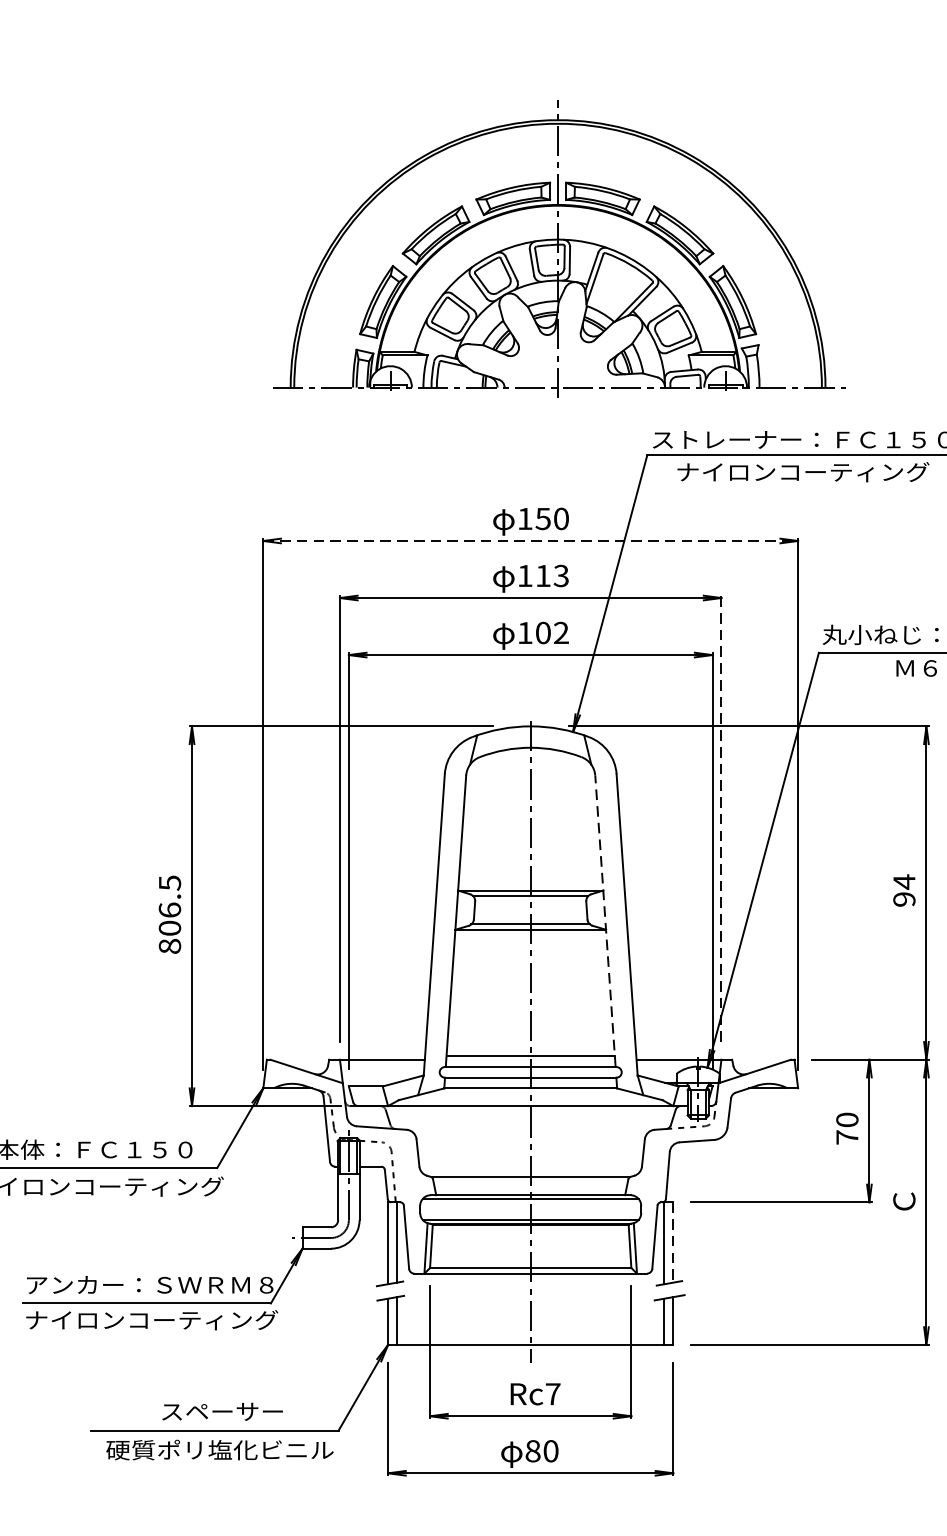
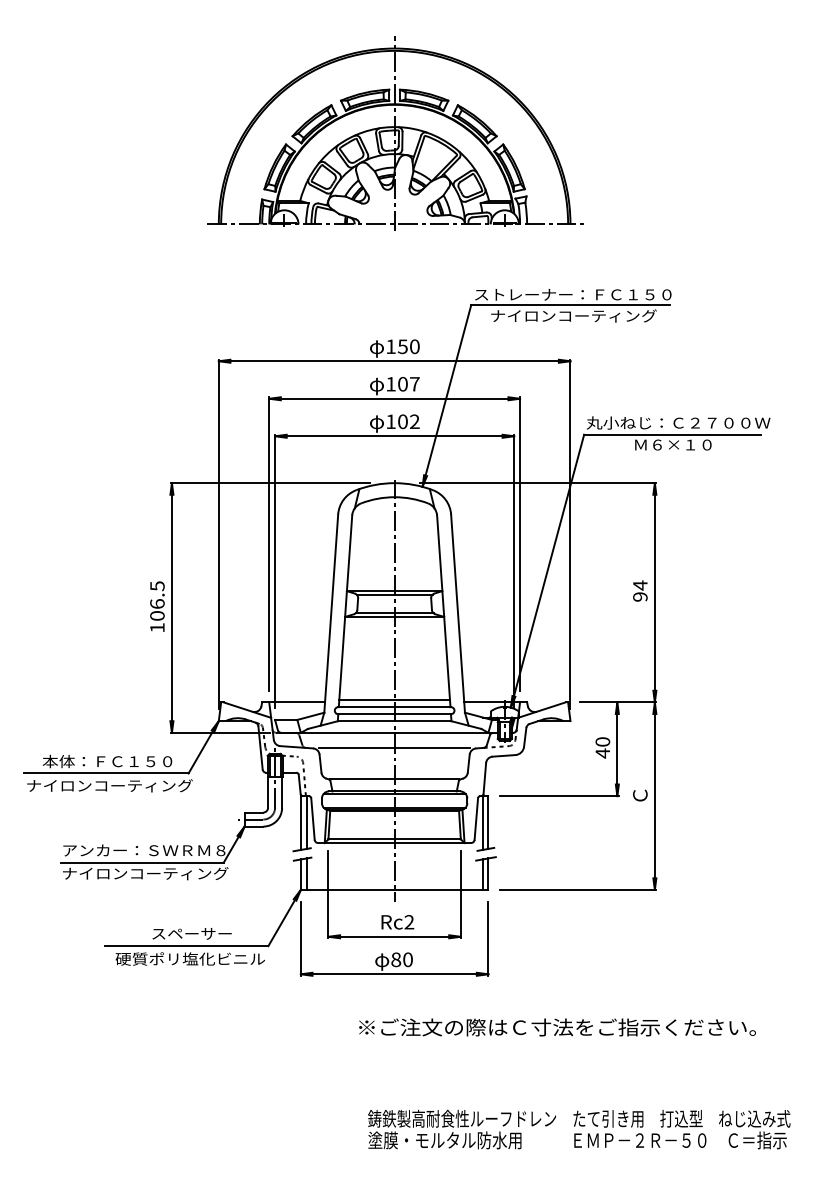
part: (559, 249) -> (395, 133), moved
line: (530, 541) -> (394, 361), dashed -> solid
text: (551, 574) -> (408, 383), 113 -> 107
line: (722, 819) -> (520, 544), dashed -> solid
line: (605, 920) -> (443, 610), dashed -> solid
text: (170, 945) -> (157, 627), 806.5 -> 106.5
line: (530, 1129) -> (394, 748), added
text: (846, 1137) -> (602, 753), 70 -> 40
line: (673, 1243) -> (488, 823), dashed -> solid
text: (553, 1394) -> (409, 922), Rc7 -> Rc2

